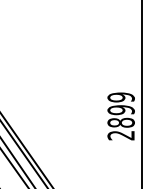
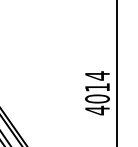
text: (120, 116) -> (96, 93), 2899 -> 4014

